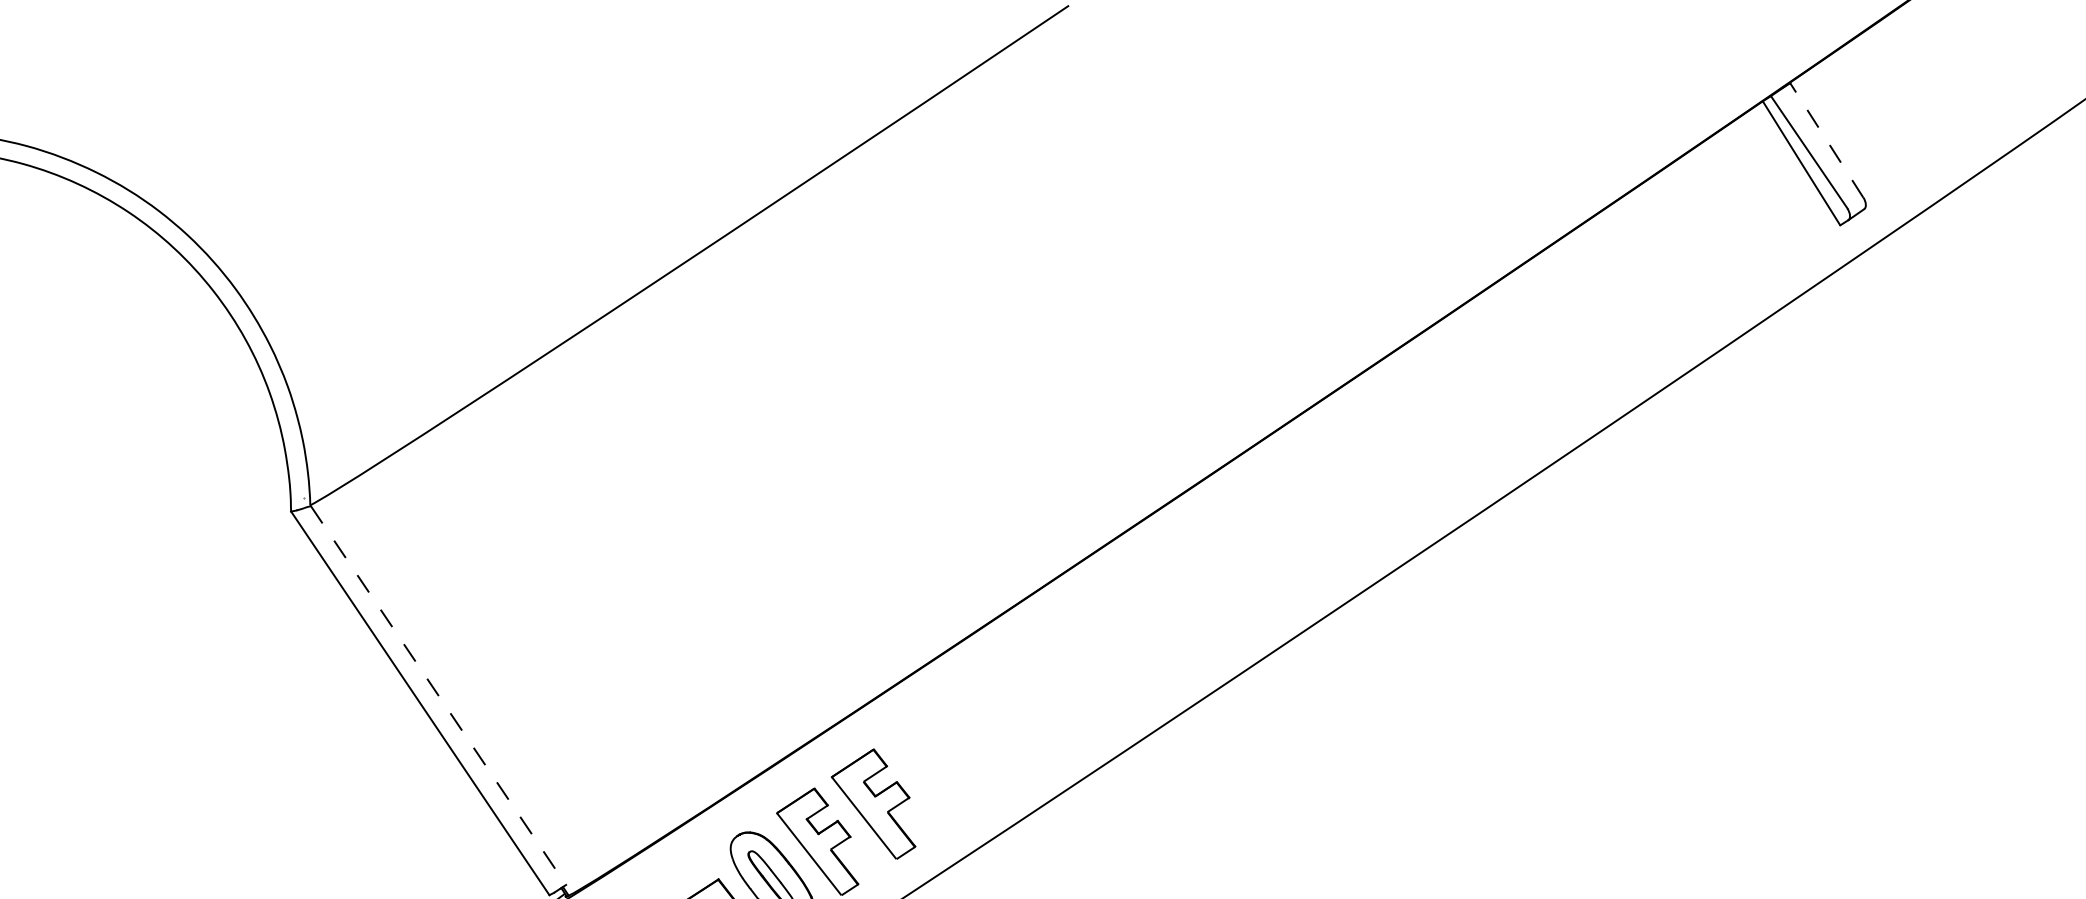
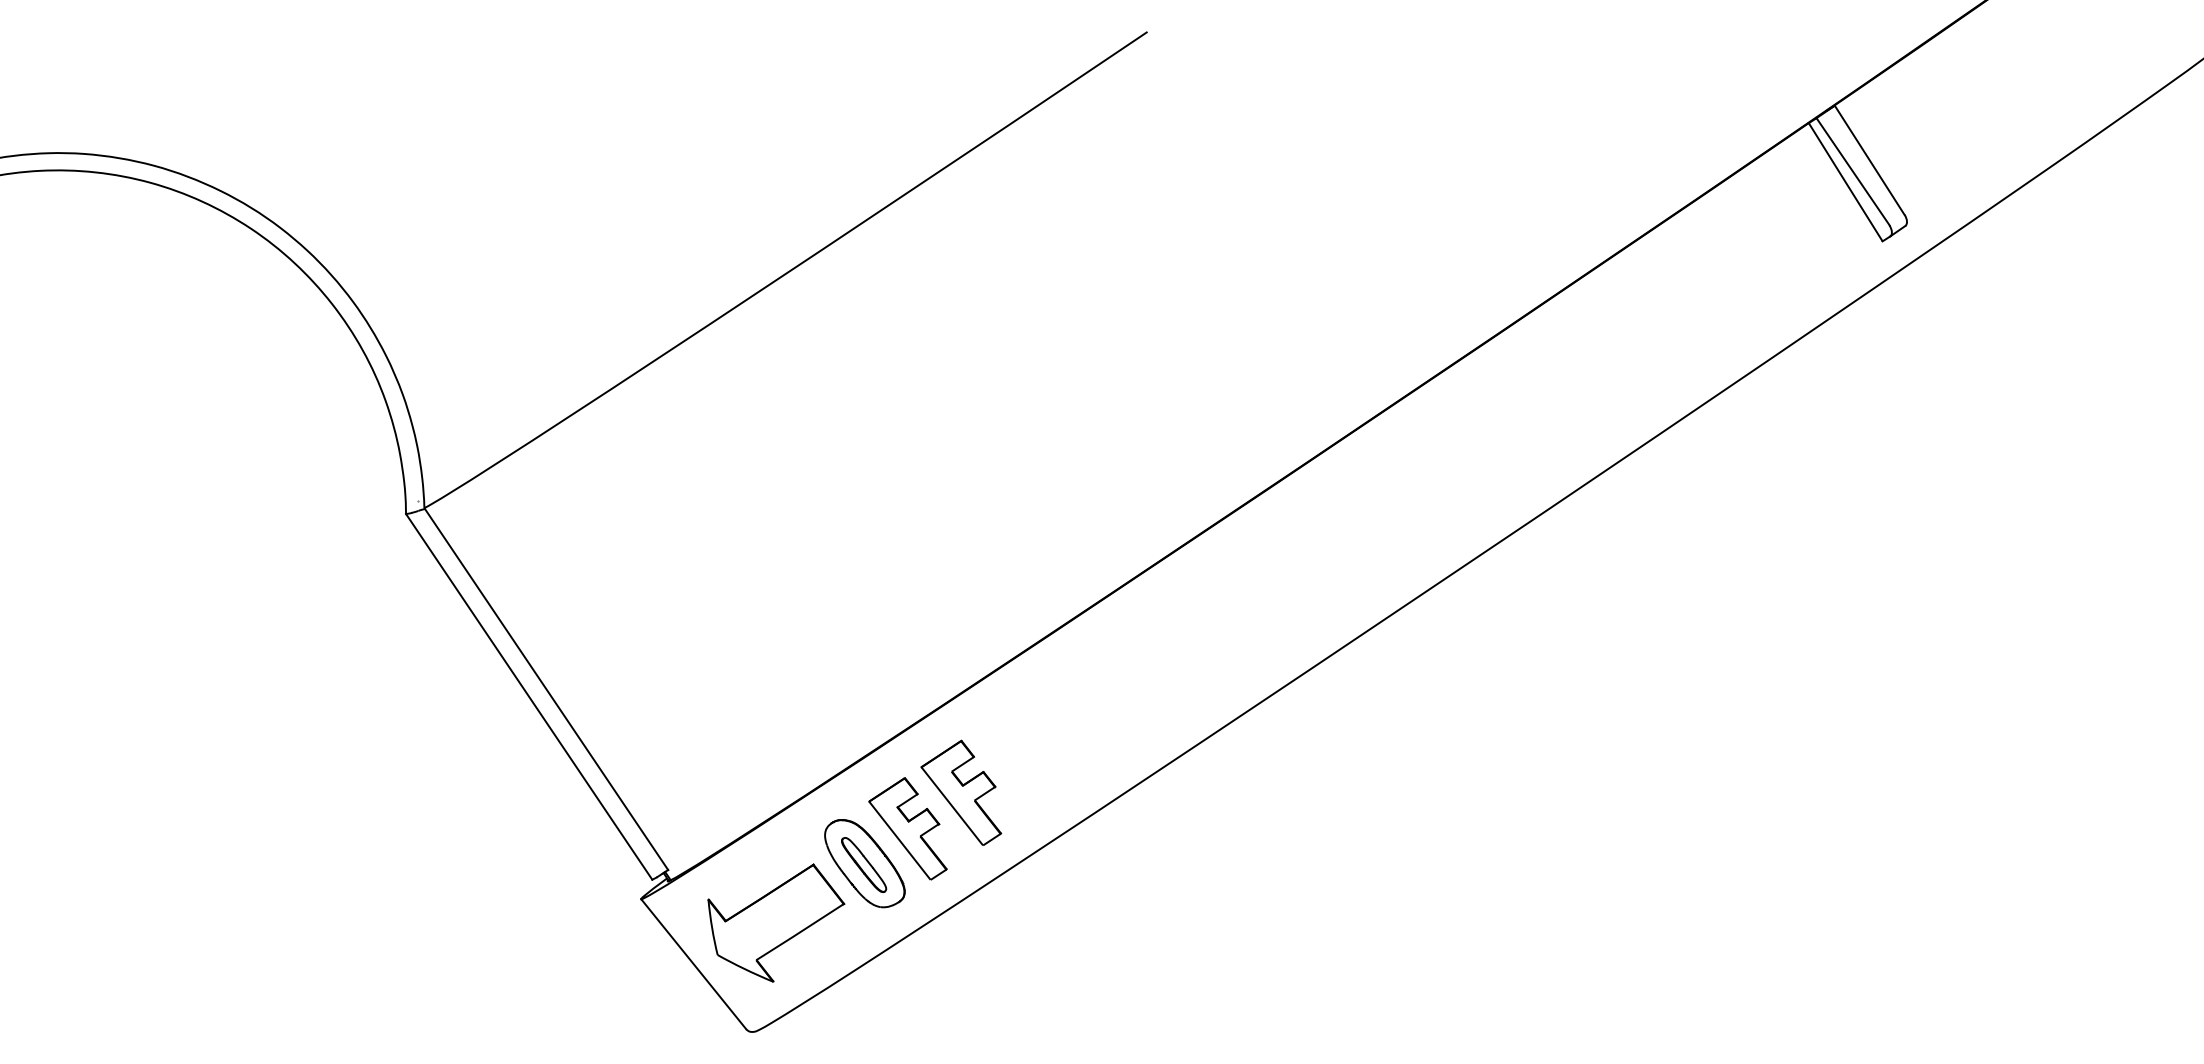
line: (1826, 140) -> (1869, 160), dashed -> solid
line: (438, 695) -> (546, 689), dashed -> solid

